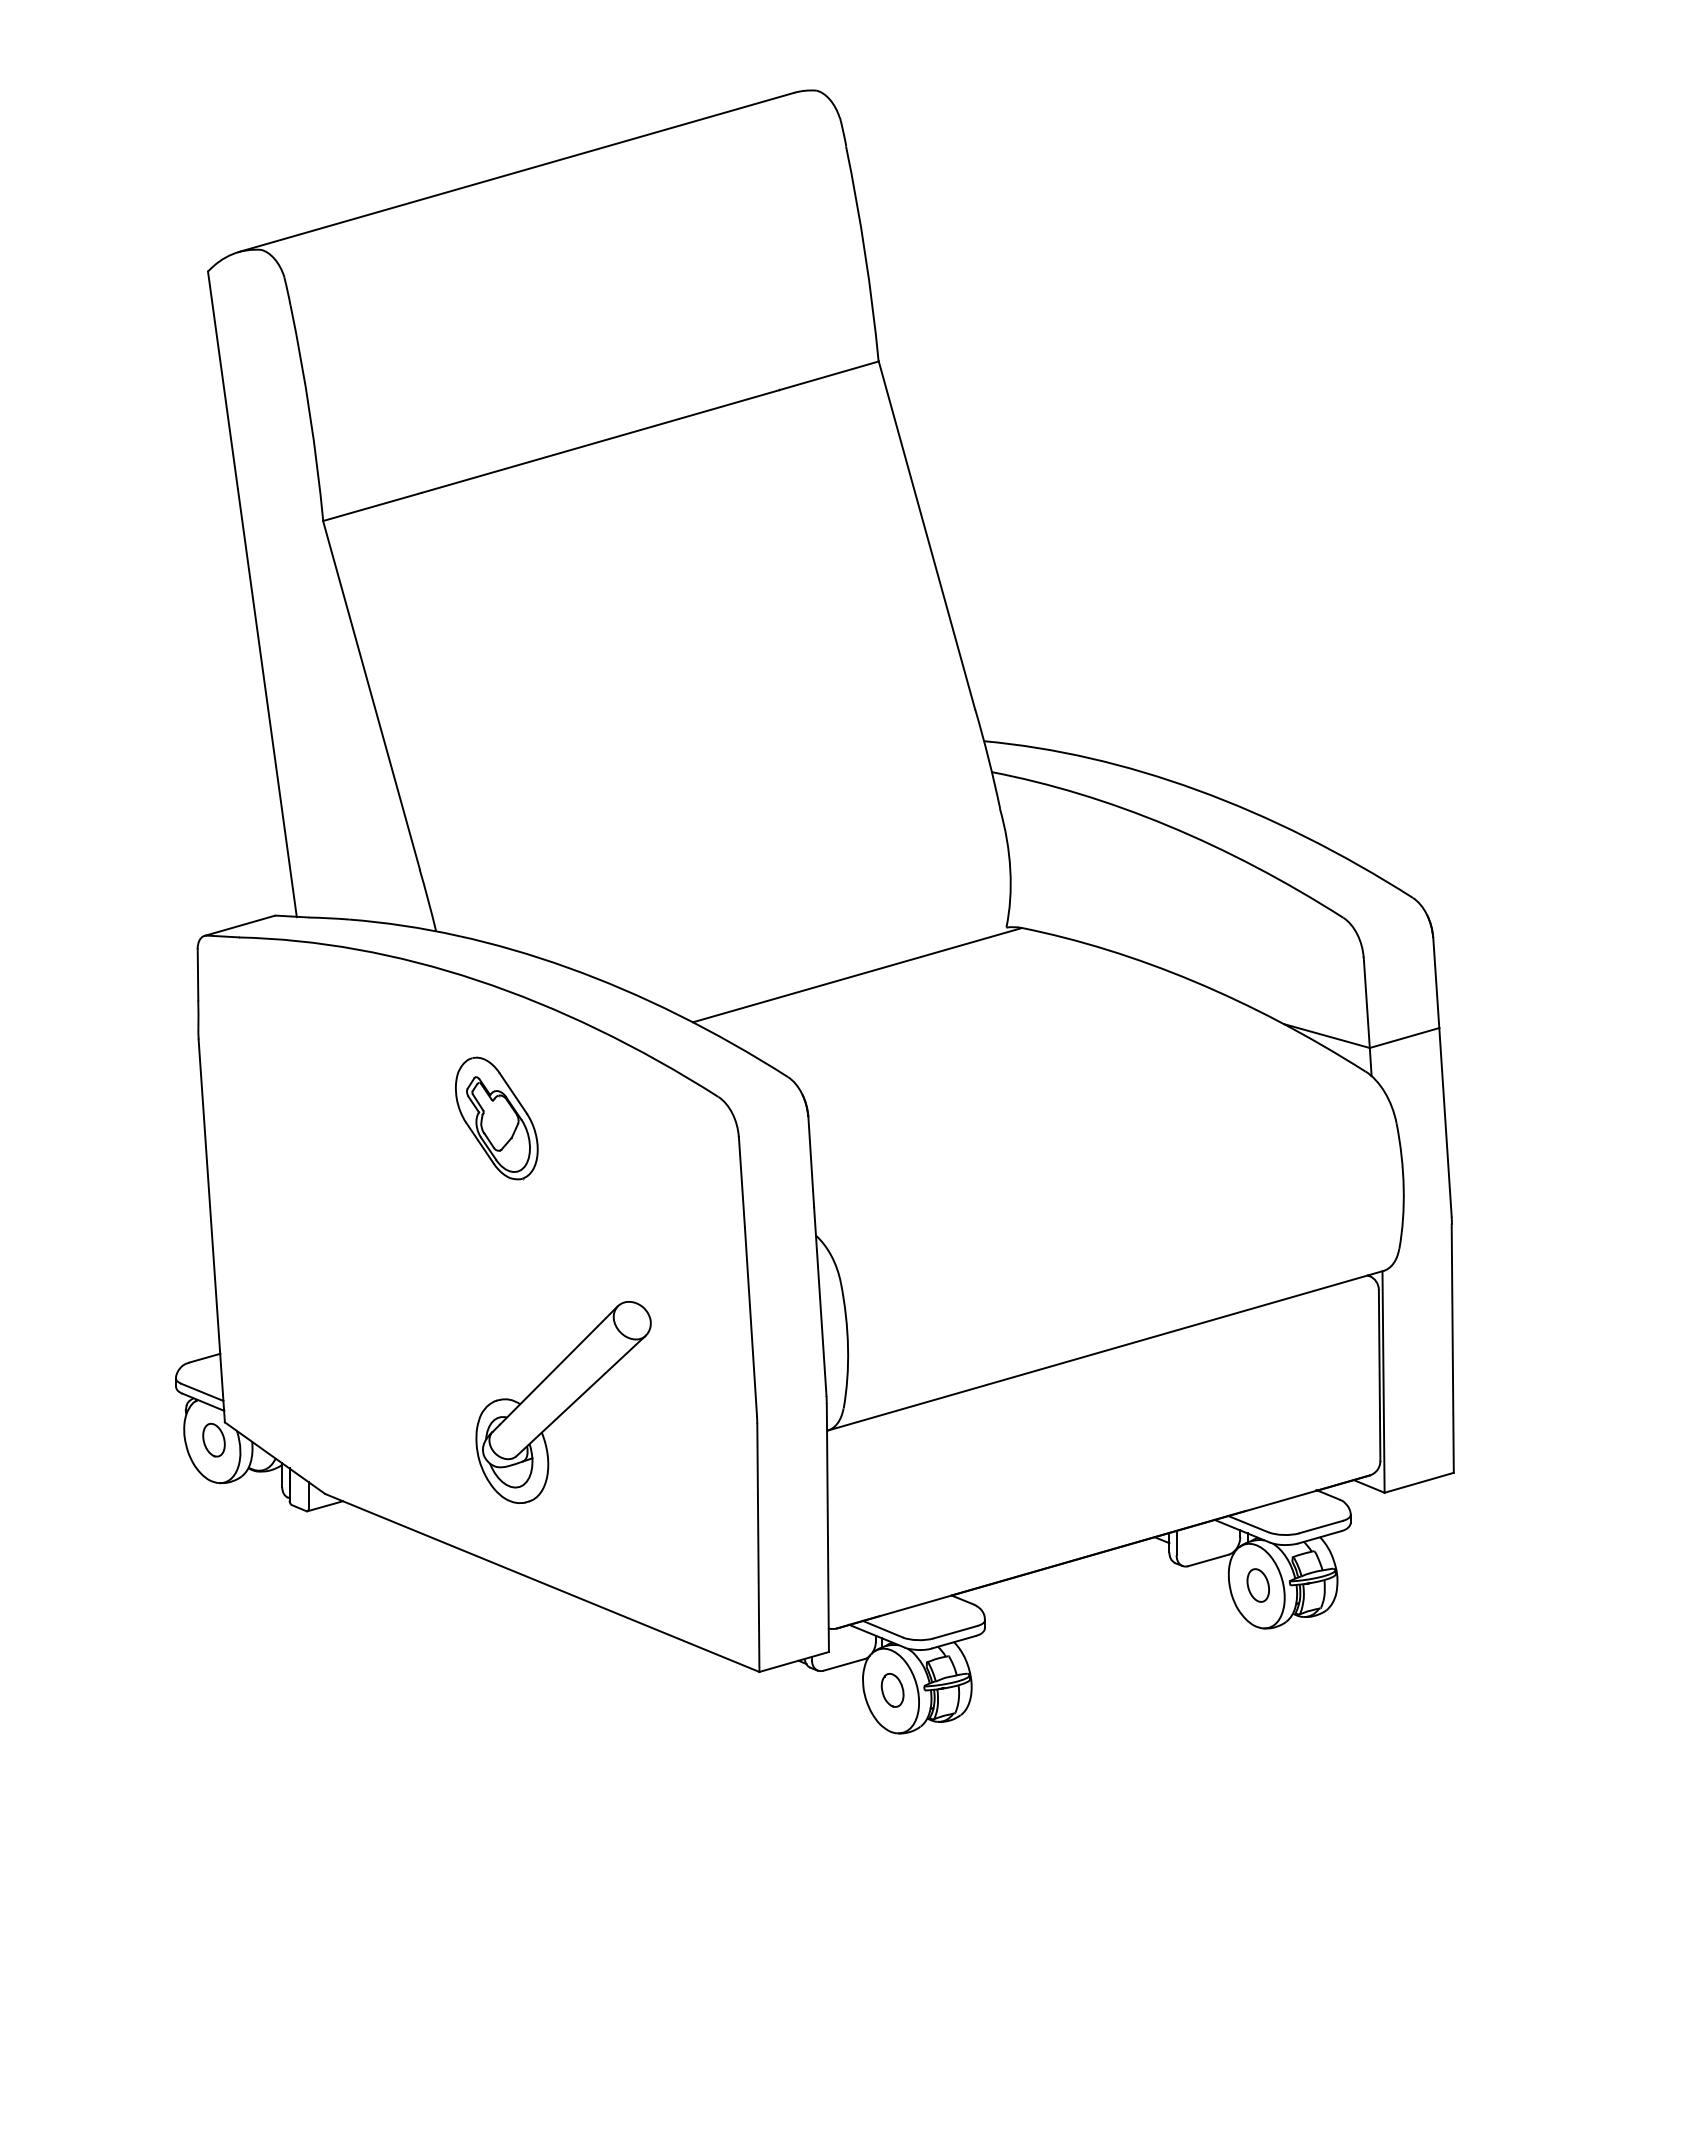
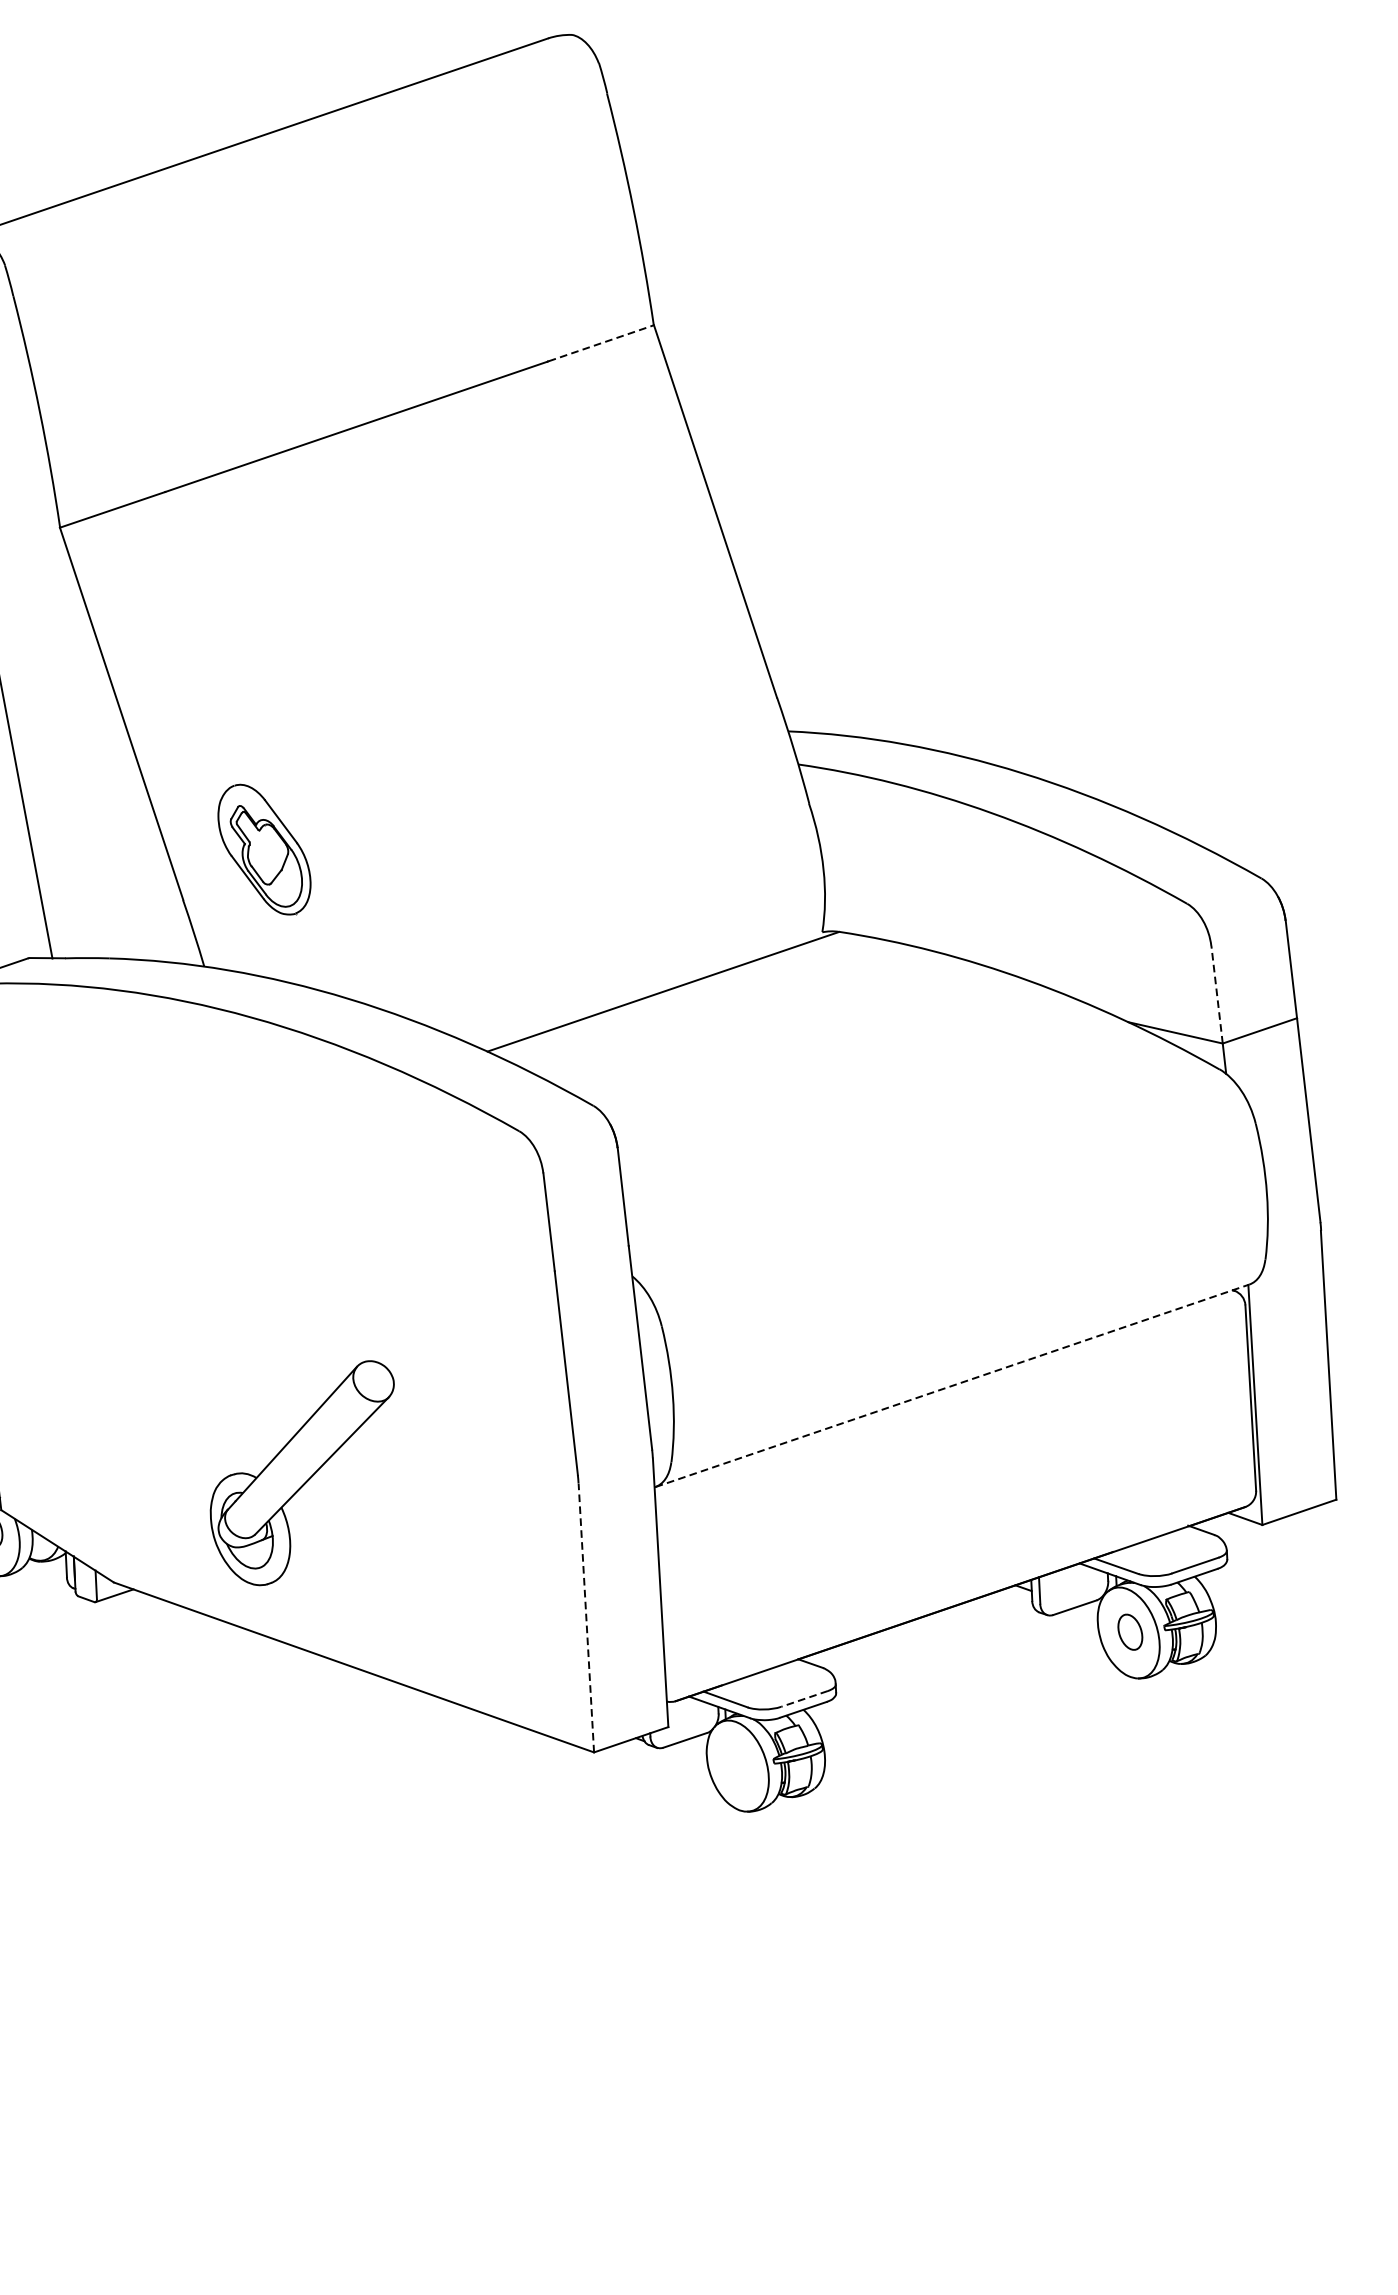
line: (830, 375) -> (602, 343), solid -> dashed
line: (1366, 1002) -> (1216, 994), solid -> dashed
part: (496, 1118) -> (264, 849), moved
line: (1105, 1350) -> (952, 1385), solid -> dashed
part: (563, 1402) -> (303, 1473), moved
line: (758, 1548) -> (586, 1618), solid -> dashed
line: (955, 1632) -> (804, 1699), solid -> dashed
part: (892, 1690) -> (739, 1765), removed

